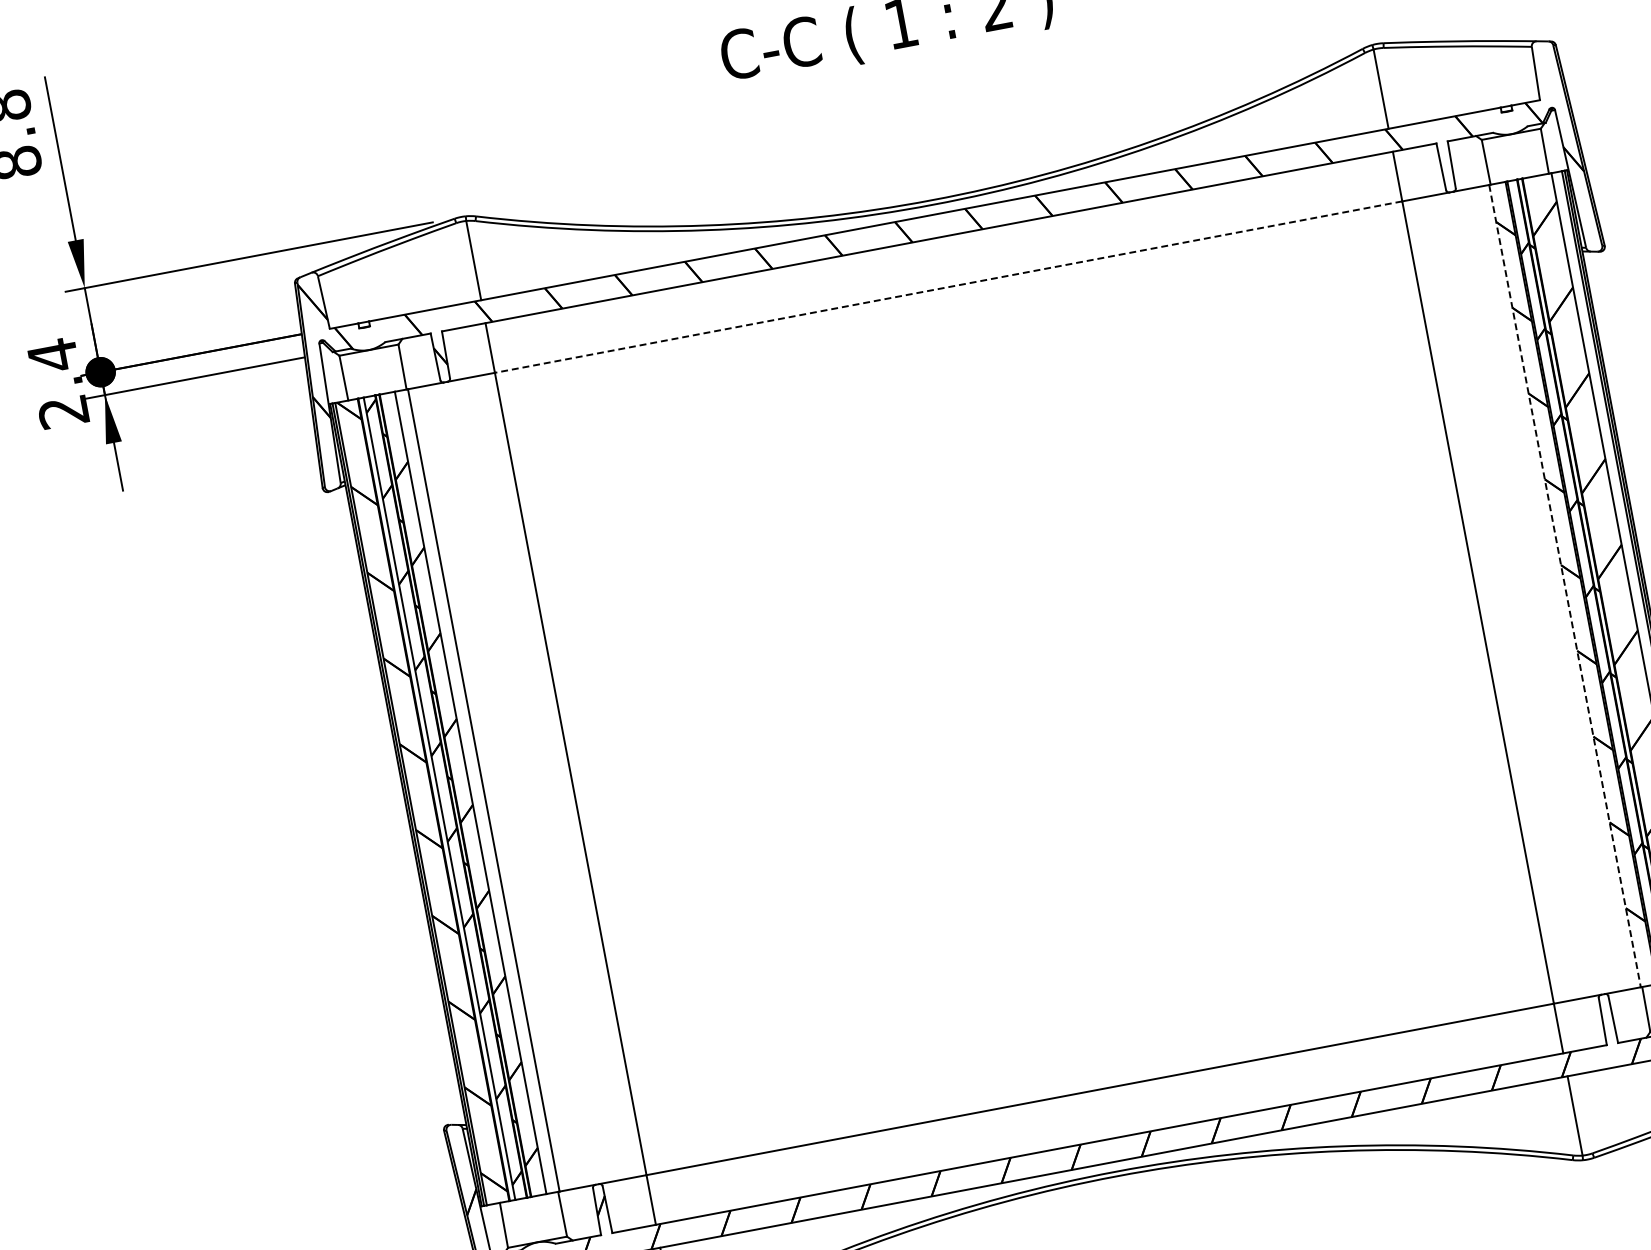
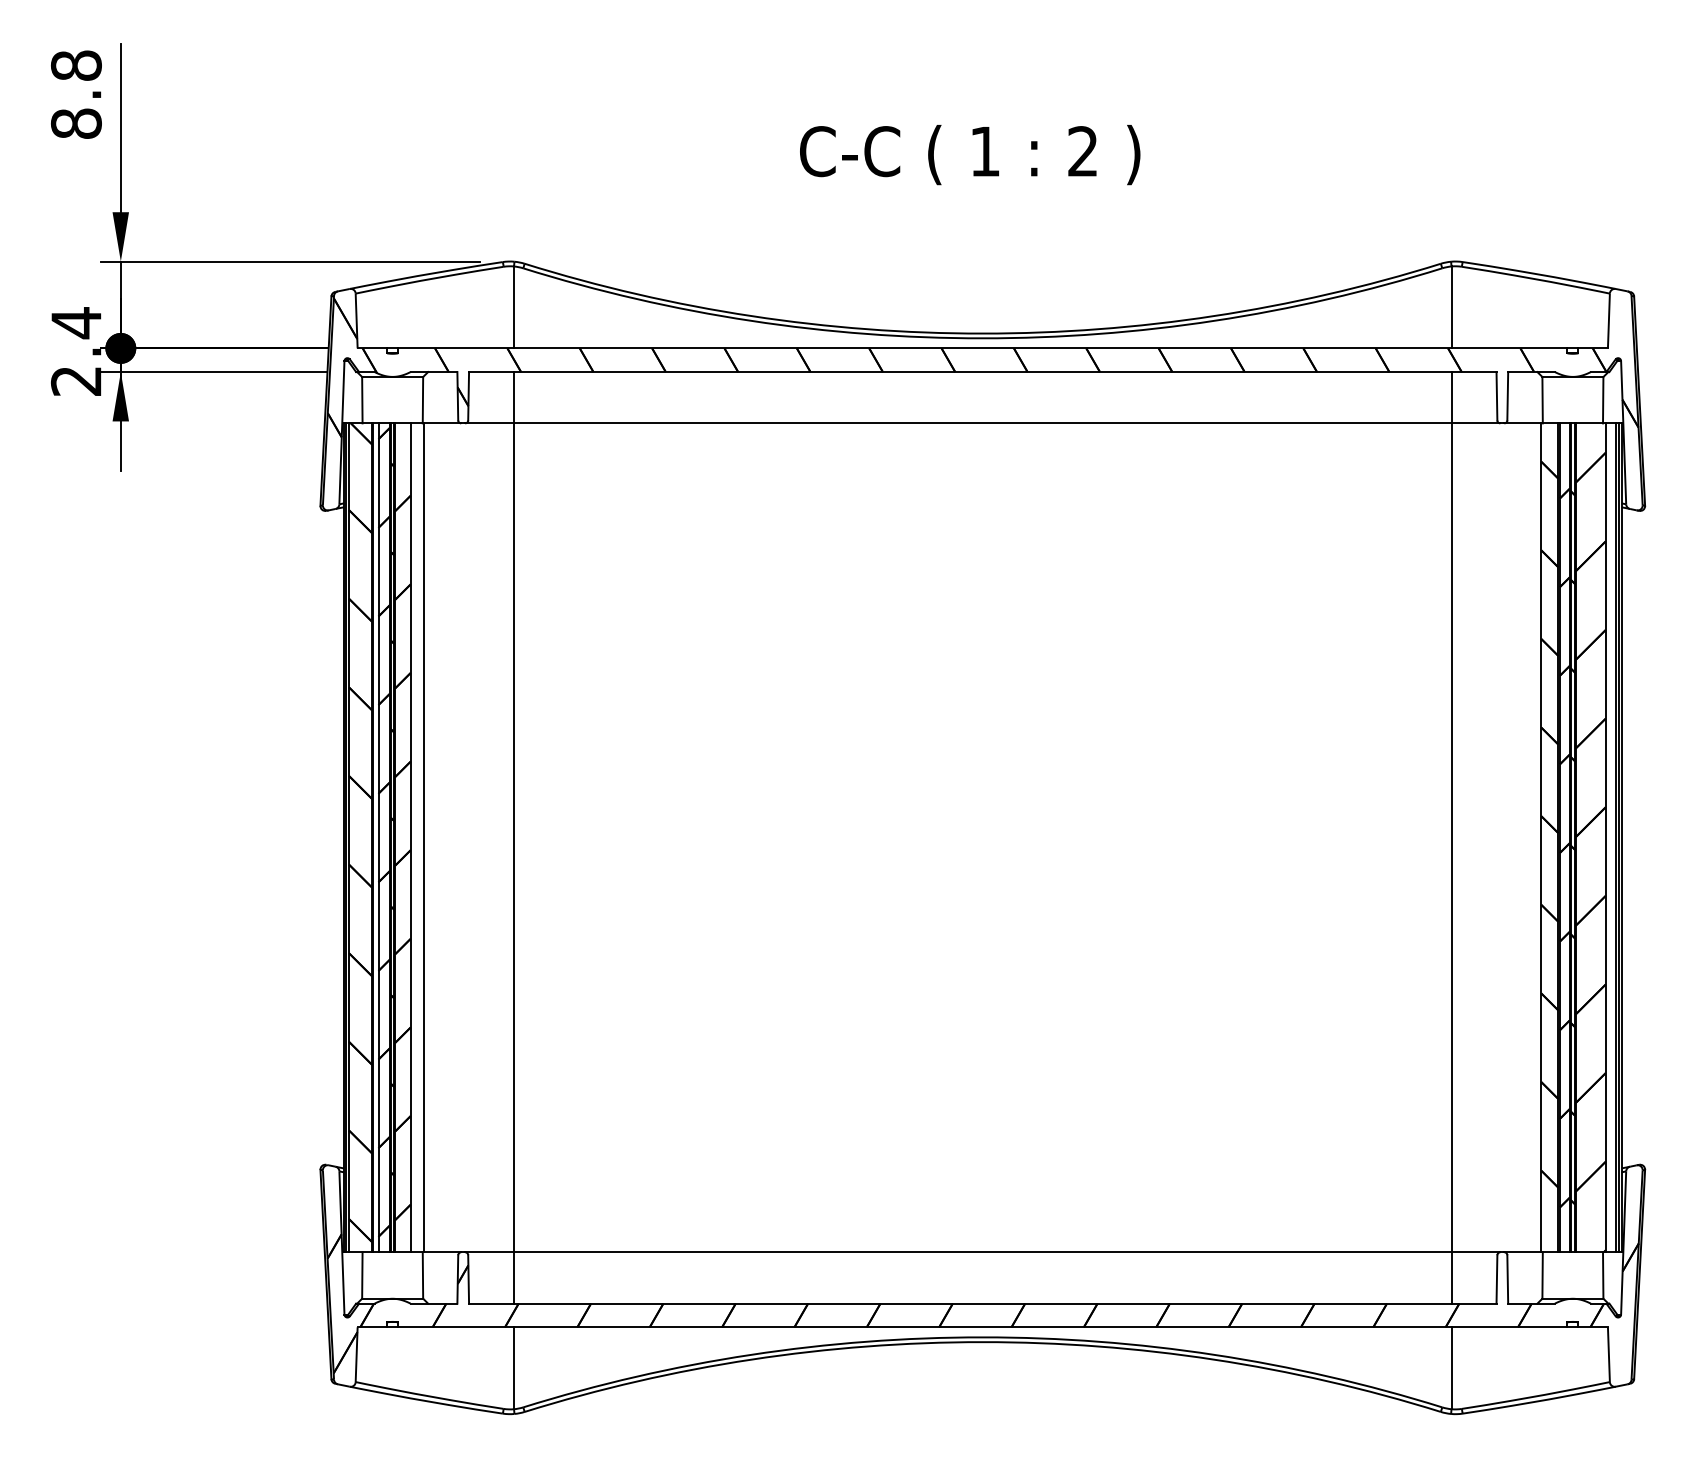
line: (948, 287) -> (982, 423), dashed -> solid
line: (1565, 586) -> (1541, 838), dashed -> solid

